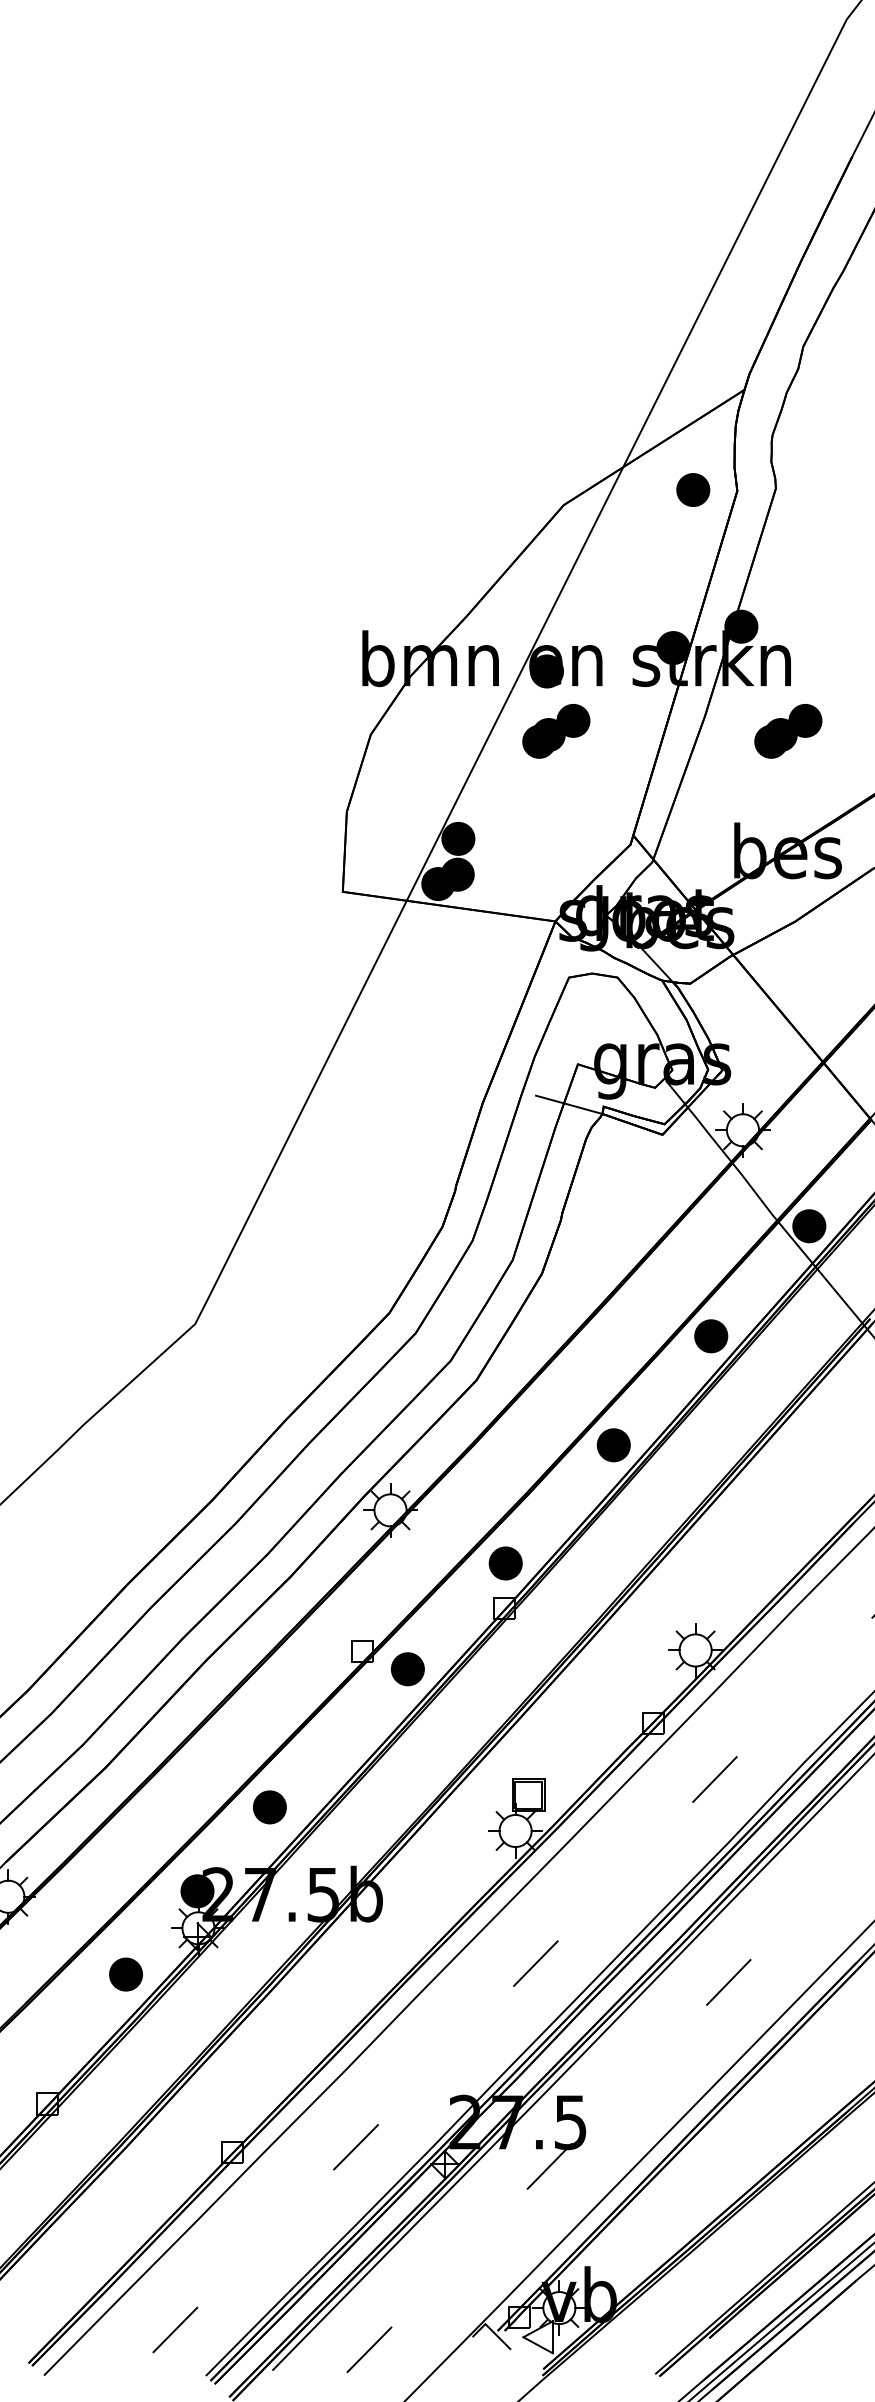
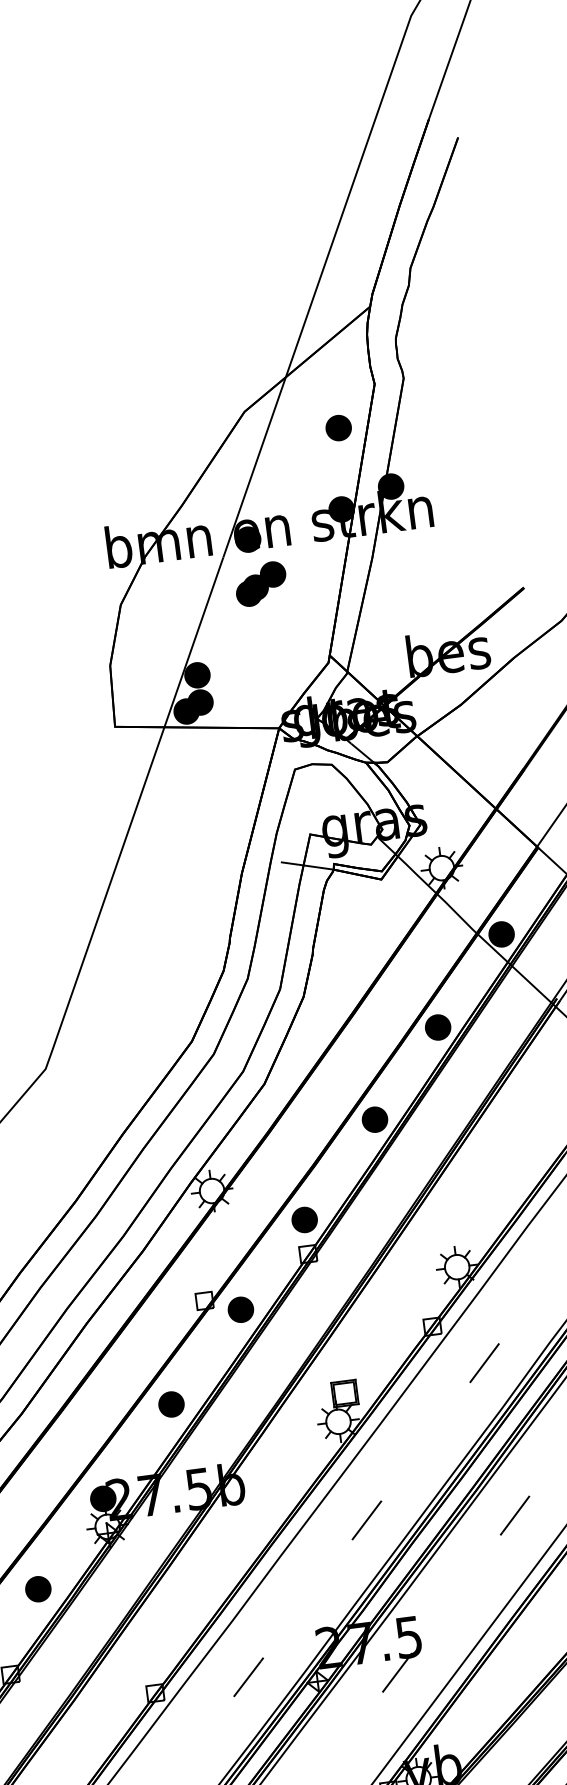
part: (693, 489) -> (338, 427), moved
part: (788, 731) -> (437, 561), removed
part: (269, 1807) -> (171, 1404), moved
part: (125, 1974) -> (37, 1589), moved

